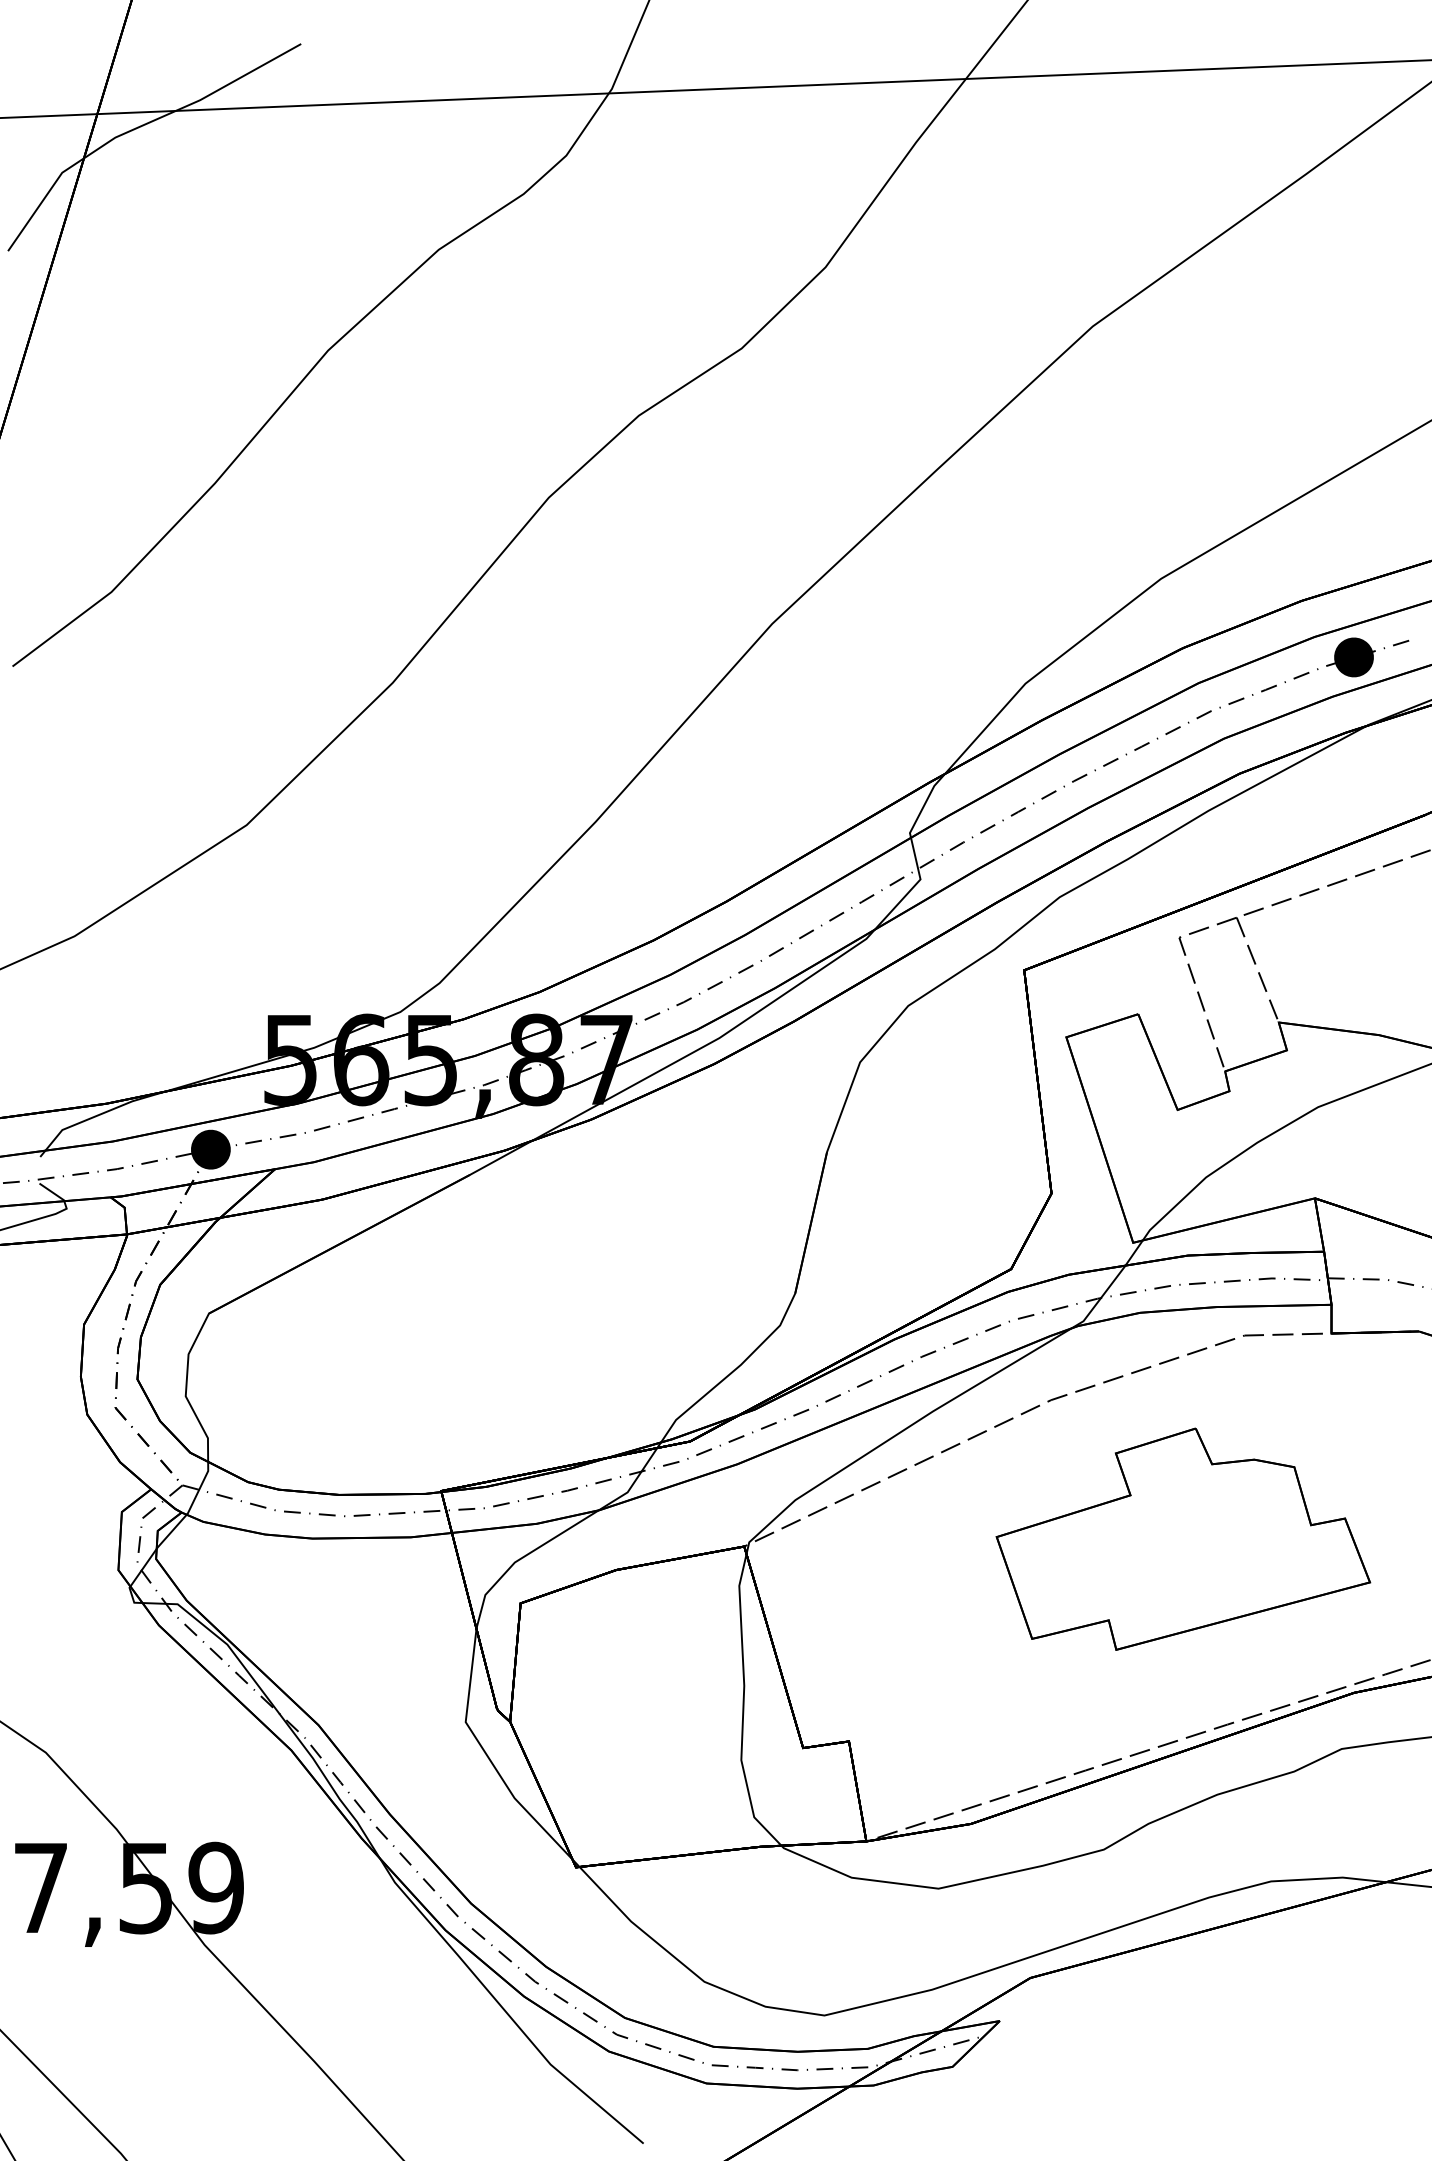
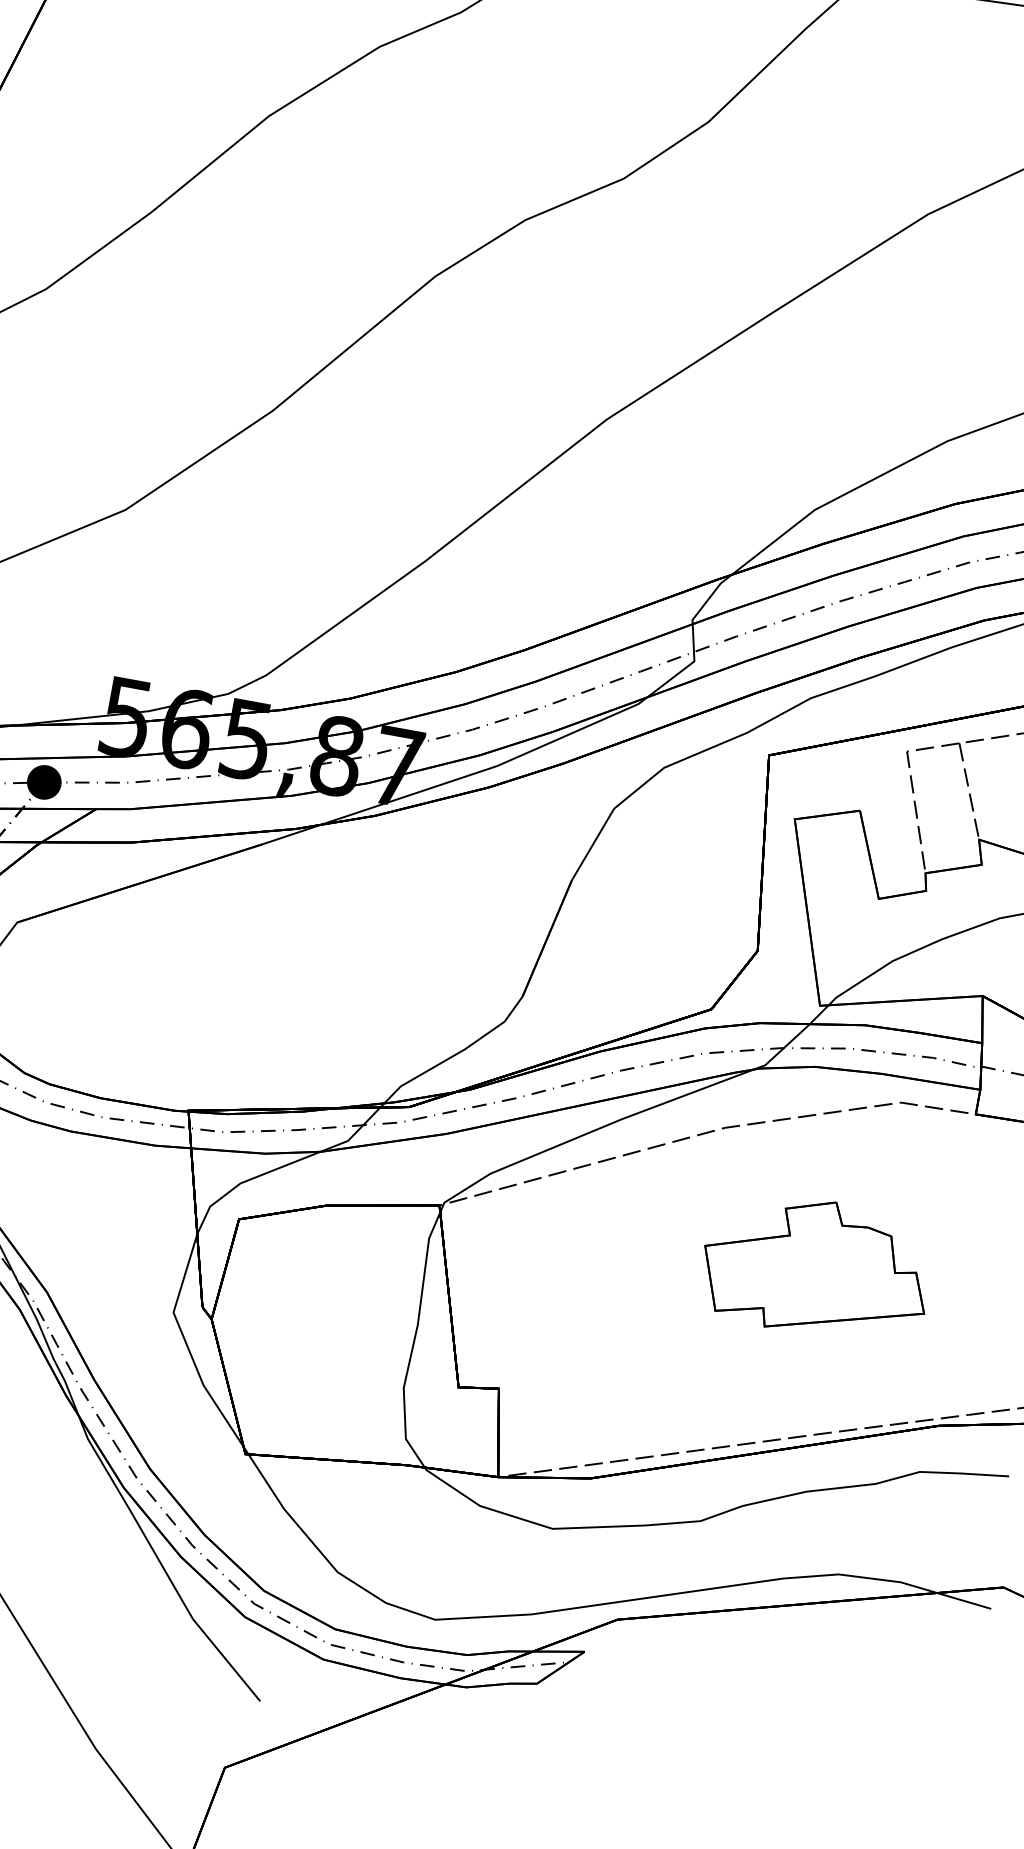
part: (1183, 1538) -> (817, 1266), size x0.7

